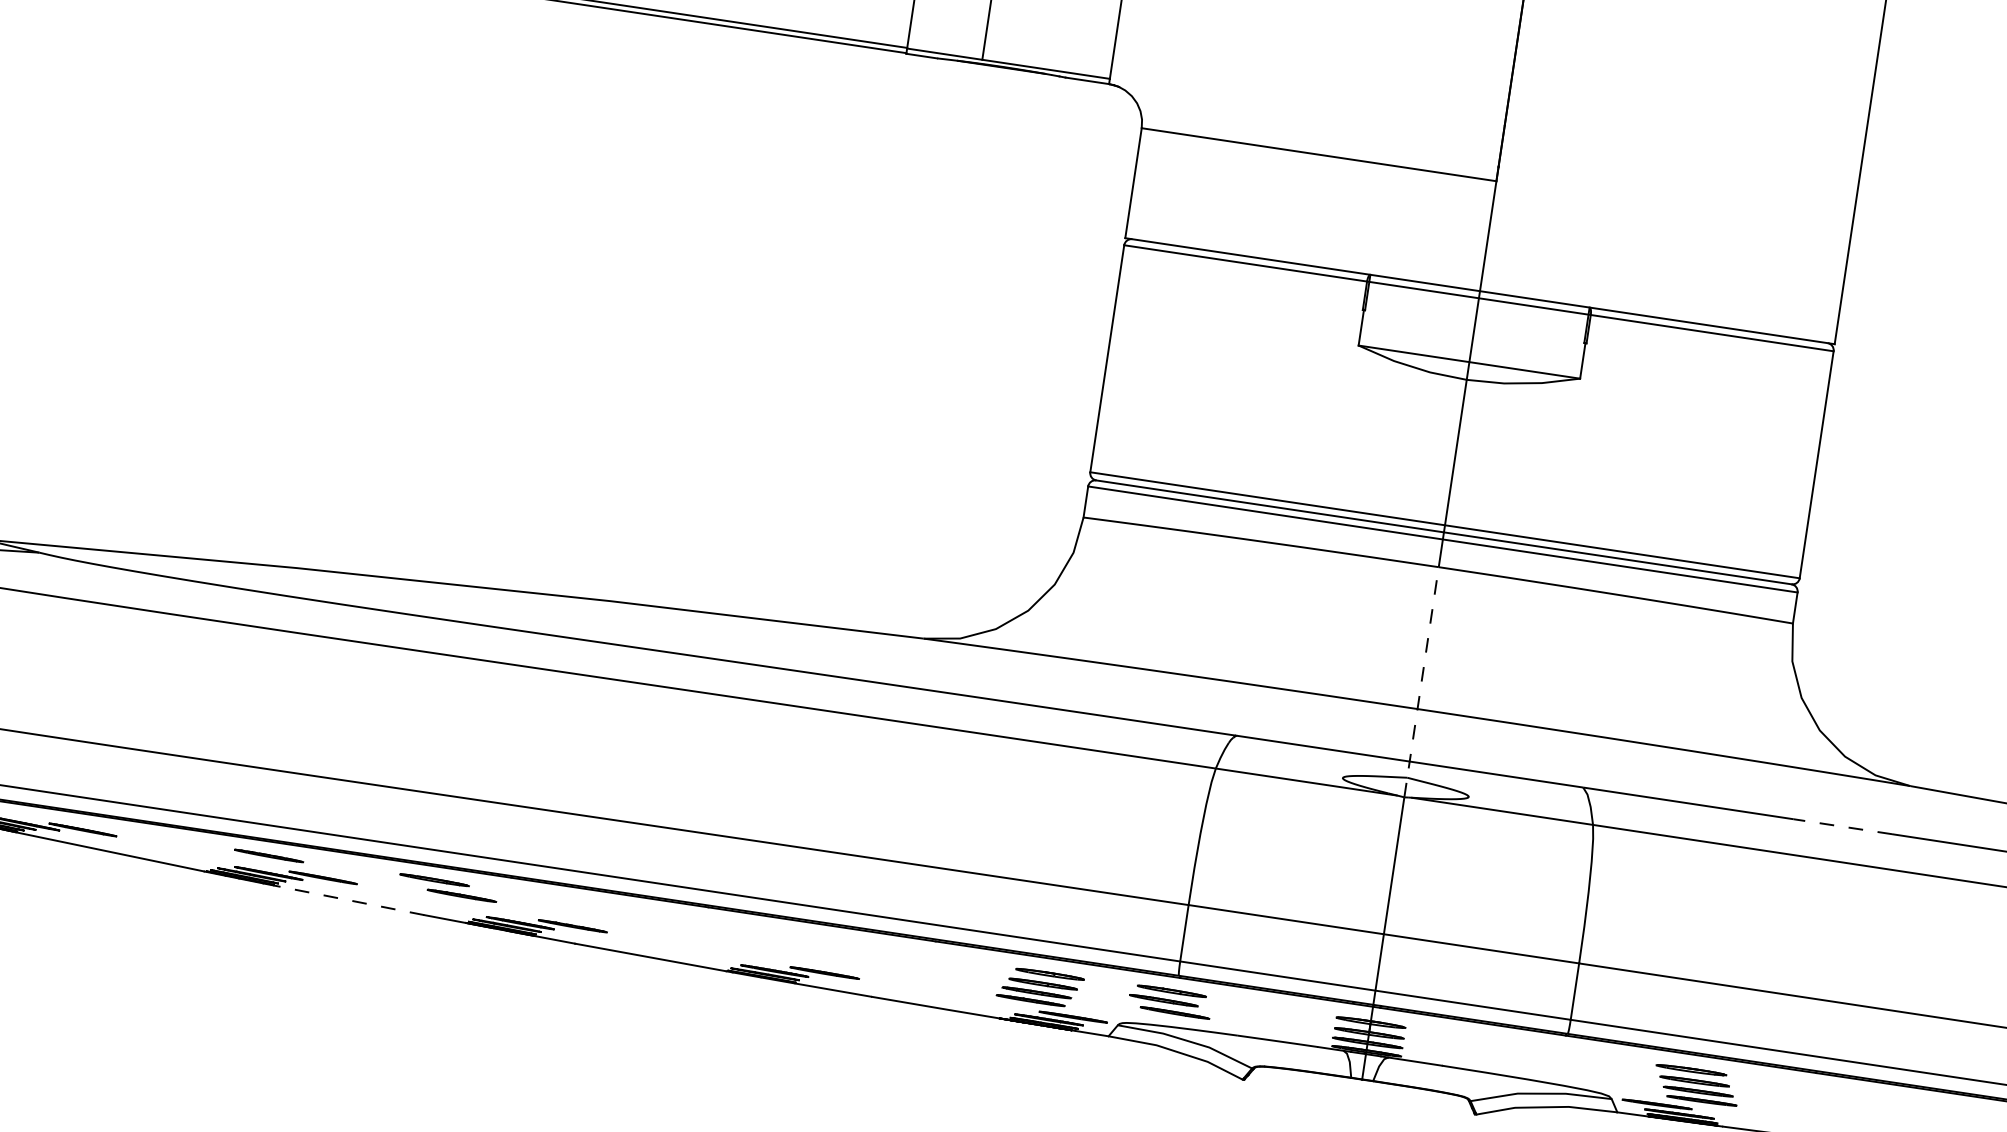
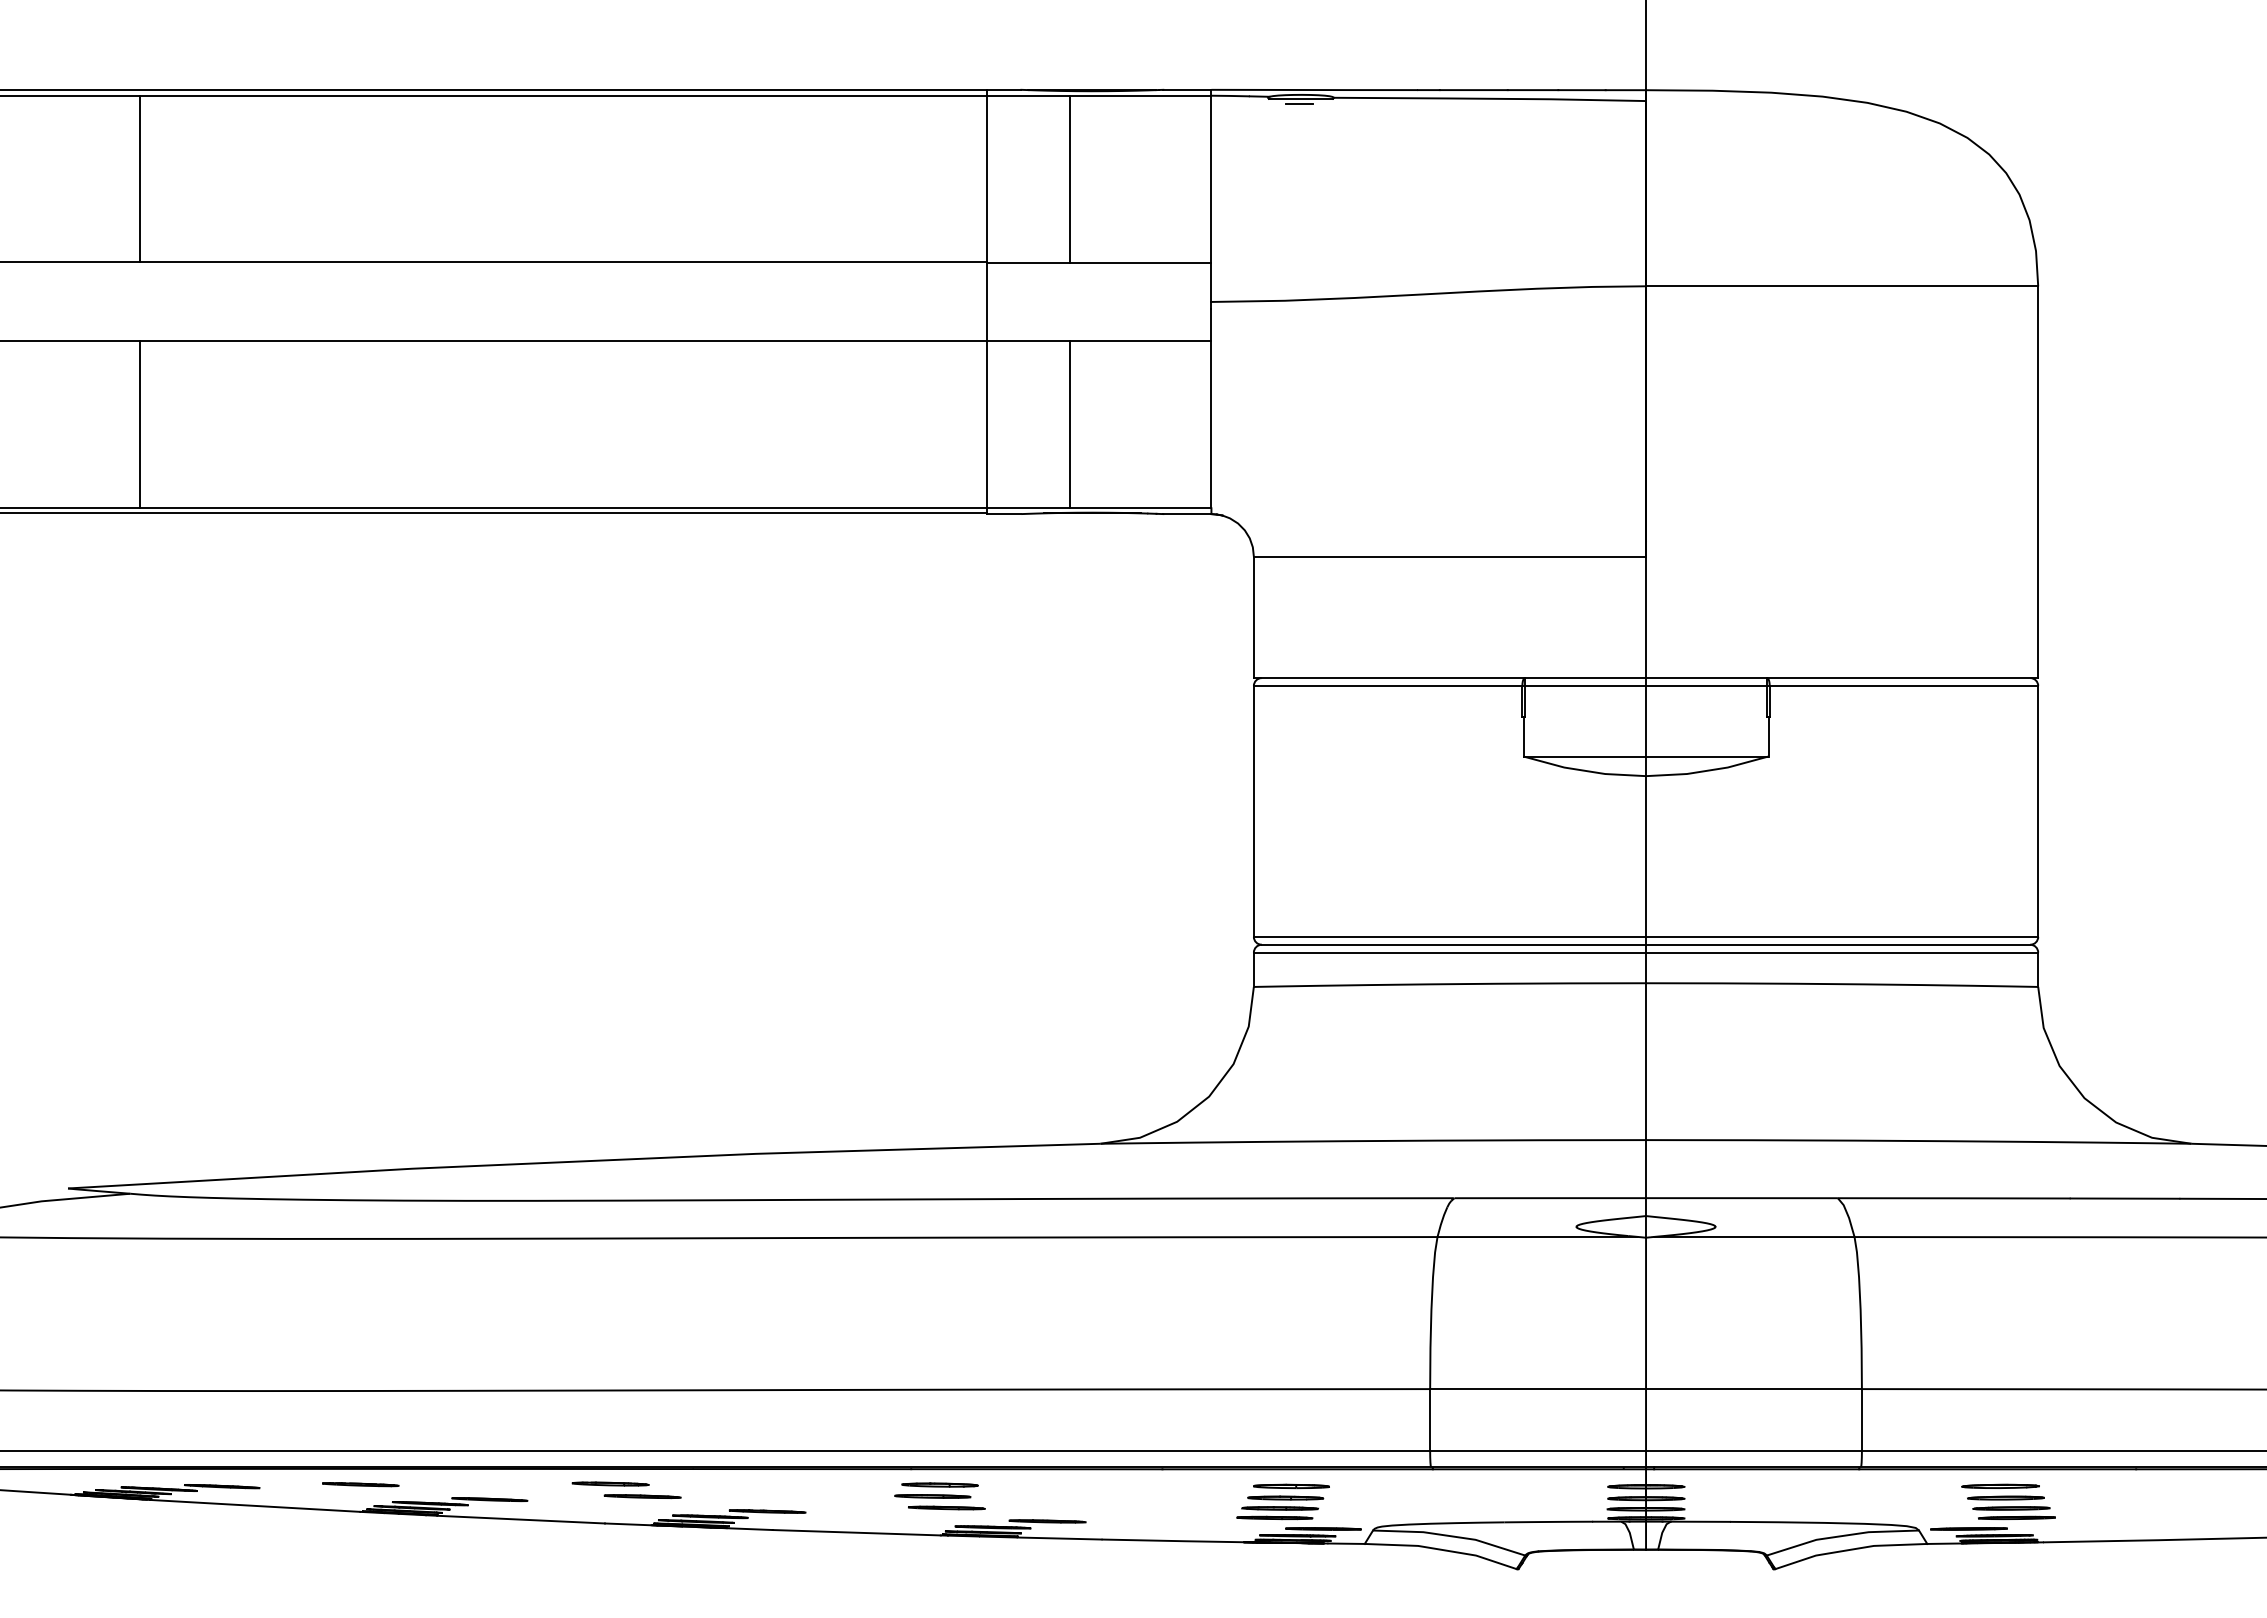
line: (1421, 682) -> (1646, 1110), dashed -> solid
line: (1842, 826) -> (2124, 1198), dashed -> solid
line: (268, 855) -> (360, 1484), moved
line: (349, 900) -> (521, 1519), dashed -> solid
part: (1169, 1001) -> (939, 1496), moved

